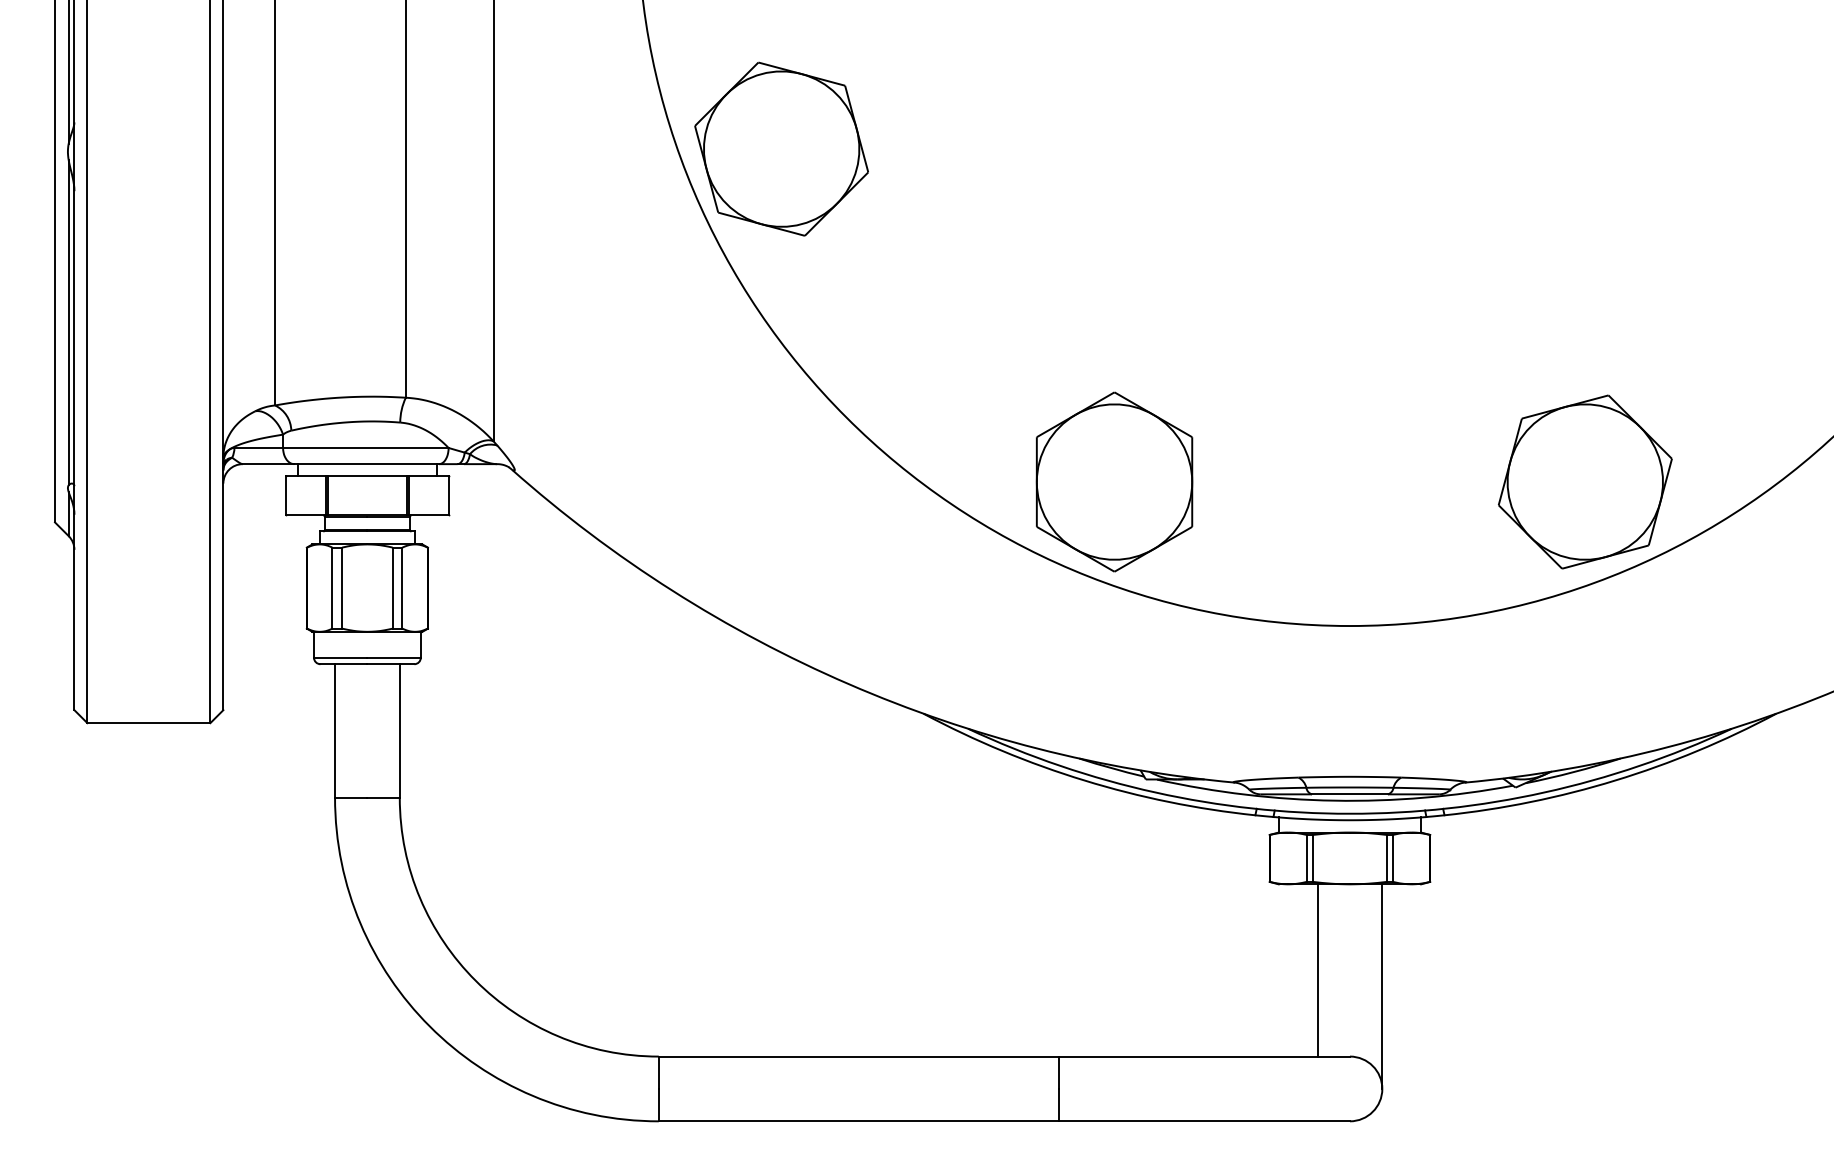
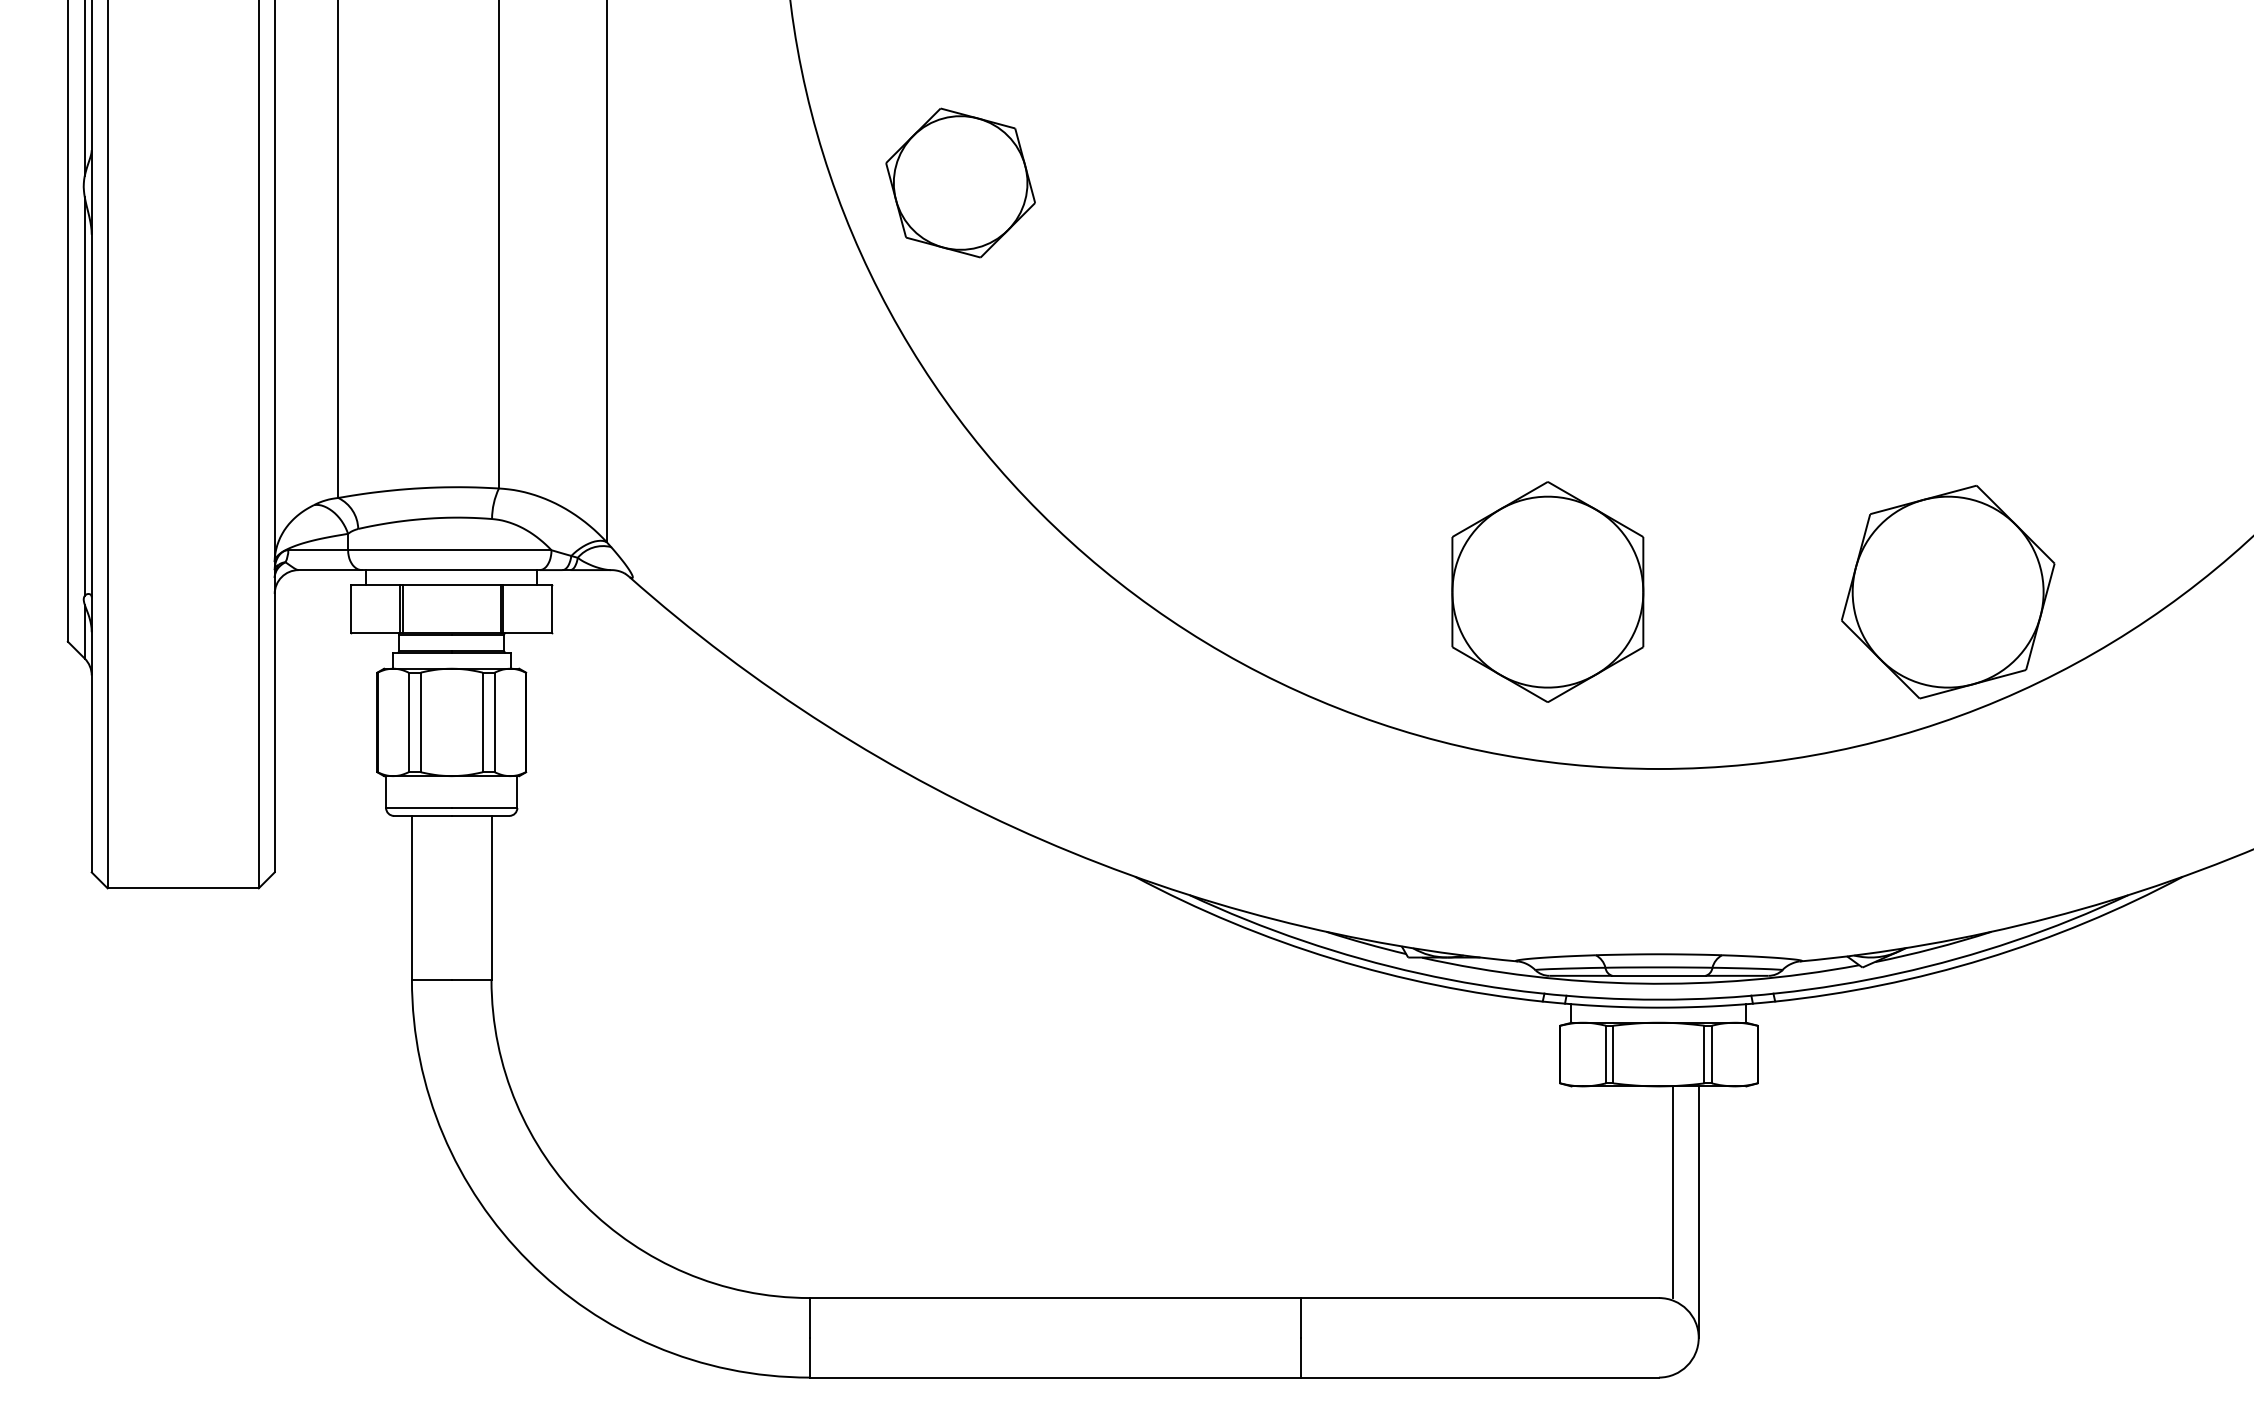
part: (781, 148) -> (960, 182), size x0.7
part: (1114, 481) -> (1547, 591), moved
line: (1317, 970) -> (1673, 1192), moved

